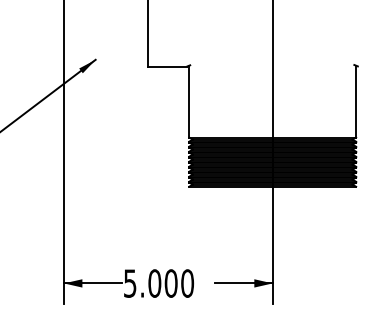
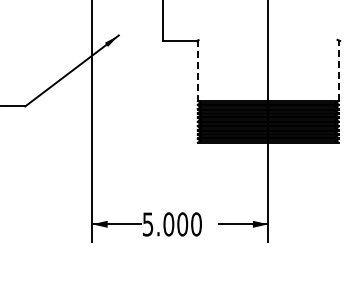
line: (355, 101) -> (338, 70), solid -> dashed
line: (188, 102) -> (197, 71), solid -> dashed

